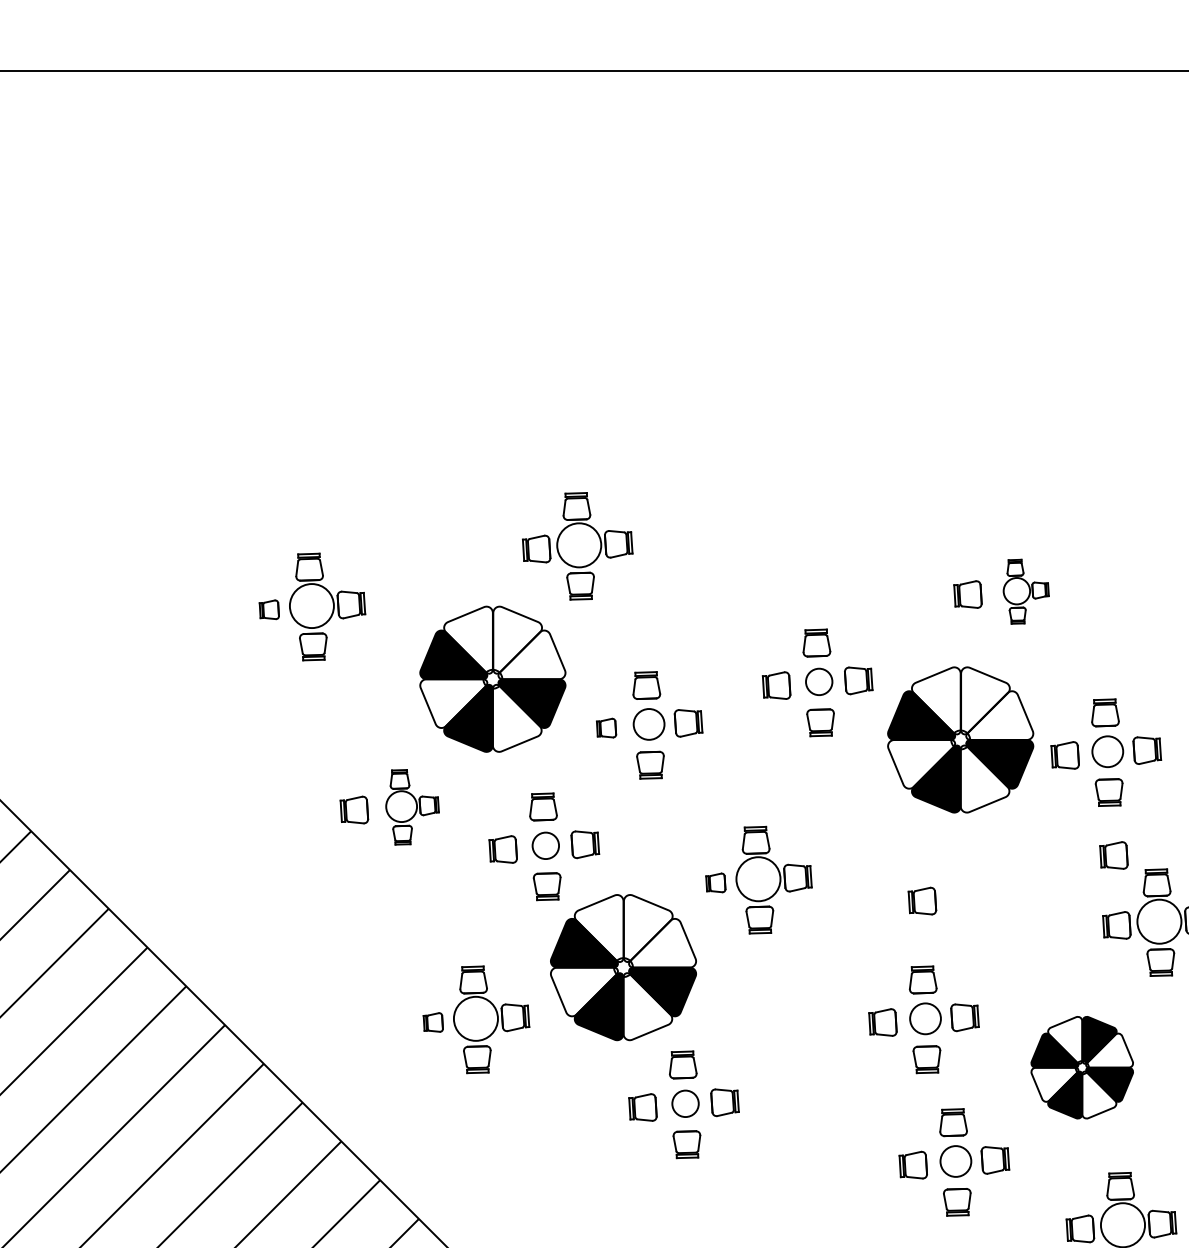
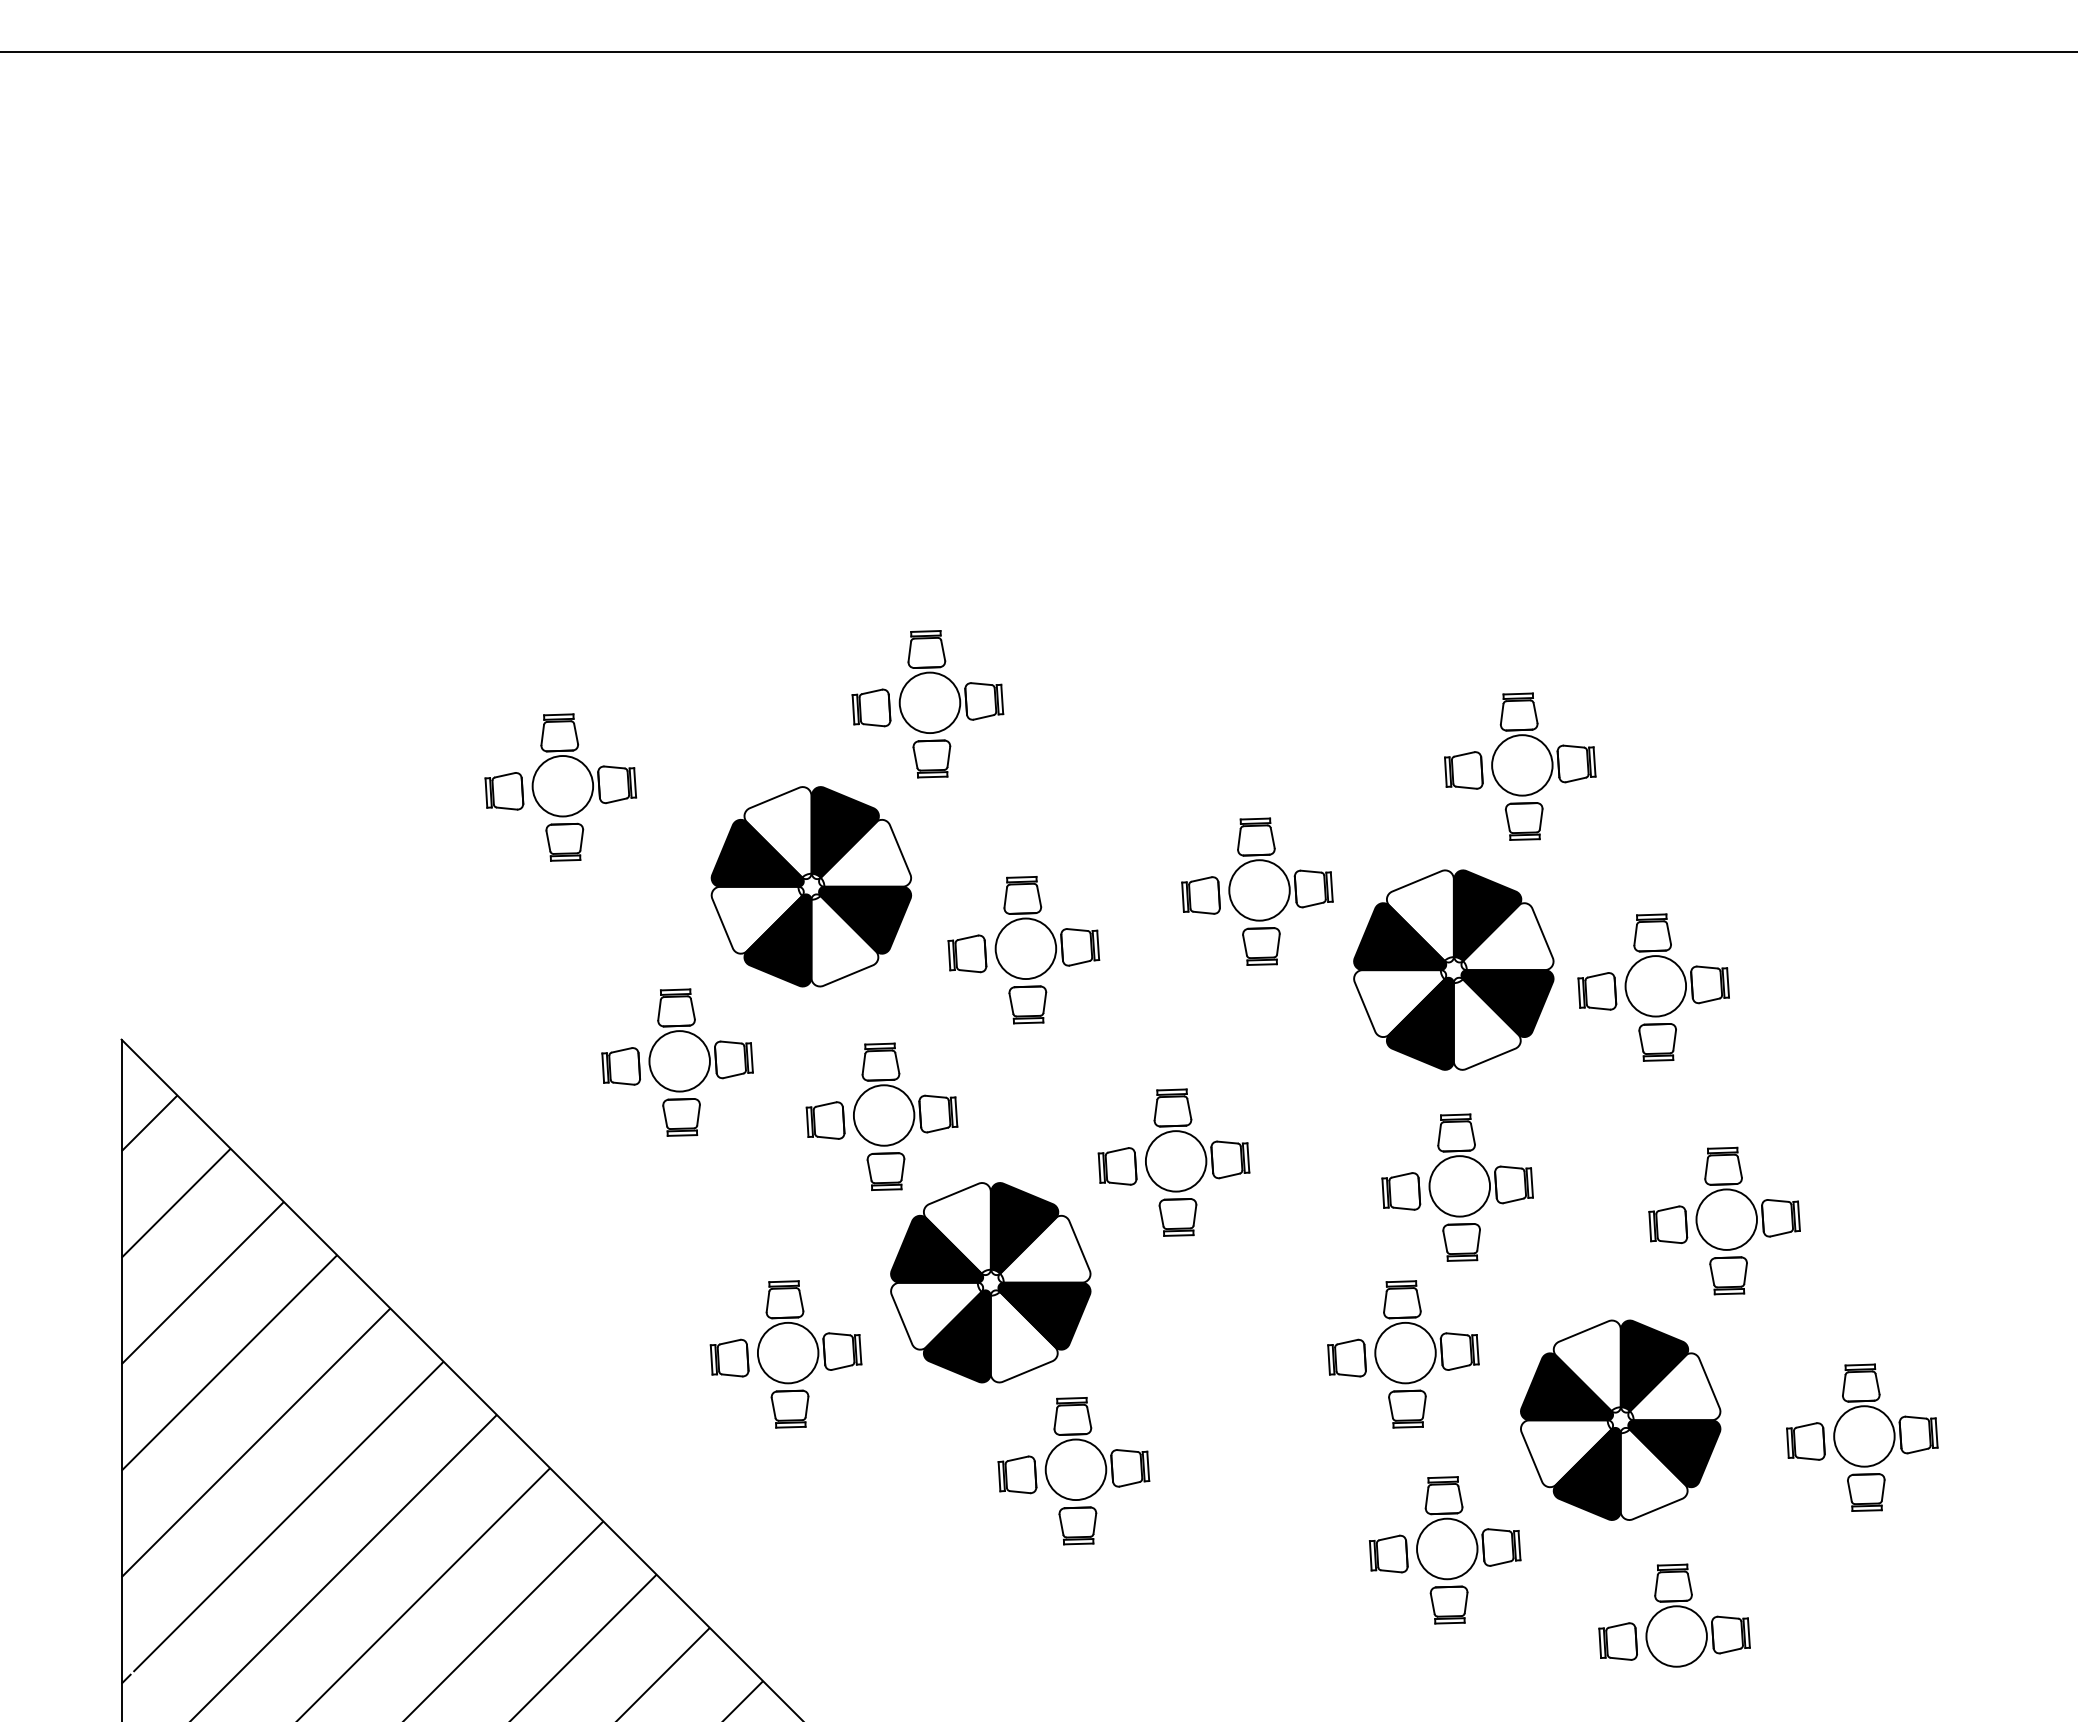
part: (1025, 591) -> (1543, 766), size x1.67
part: (269, 609) -> (504, 791), size x1.43
fill: (516, 639) -> (844, 832), added
circle: (819, 681) -> (1259, 890), size x1.67
fill: (985, 700) -> (1487, 915), added
circle: (648, 724) -> (1025, 948), size x1.43
part: (606, 727) -> (967, 953), size x1.43
circle: (1107, 751) -> (1655, 986), size x1.43
part: (412, 807) -> (700, 1062), size x1.43
circle: (545, 845) -> (883, 1115), size x1.67
part: (1114, 855) -> (1664, 1128), removed
part: (715, 882) -> (1117, 1166), size x1.43
part: (980, 898) -> (1480, 1187), added
fill: (648, 928) -> (1024, 1228), added
circle: (925, 1018) -> (1405, 1352), size x1.43
part: (433, 1022) -> (729, 1357), size x1.43
part: (1082, 1067) -> (1620, 1419), size x1.43
circle: (685, 1103) -> (1075, 1469), size x1.67
circle: (956, 1161) -> (1447, 1548), size x1.43

